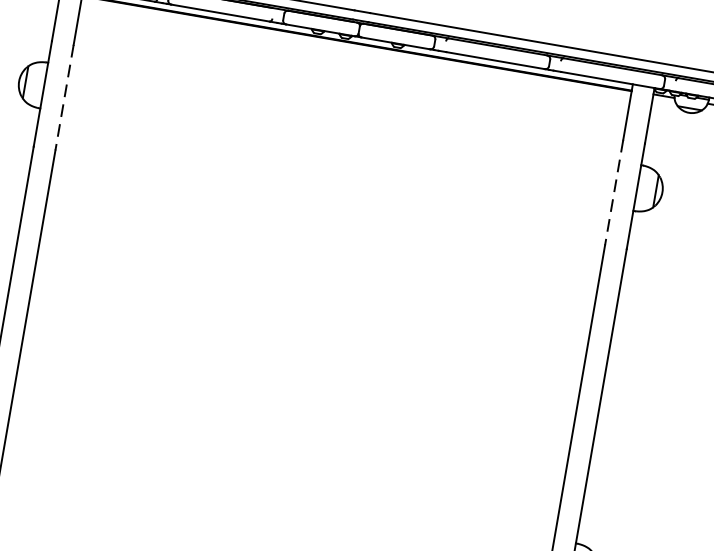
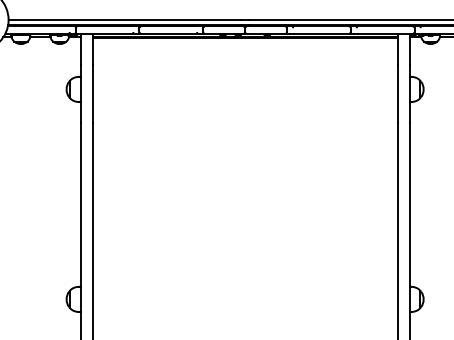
line: (64, 98) -> (92, 94), dashed -> solid
line: (613, 193) -> (397, 94), dashed -> solid

